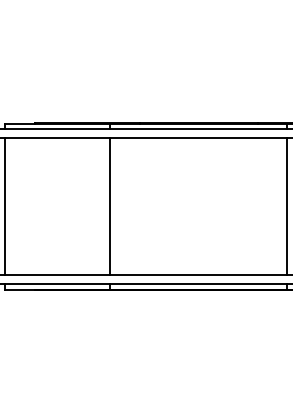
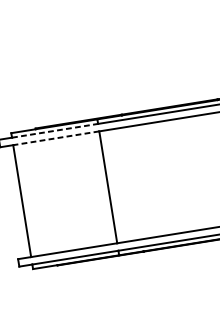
line: (57, 129) -> (54, 131), solid -> dashed
line: (57, 138) -> (56, 138), solid -> dashed

